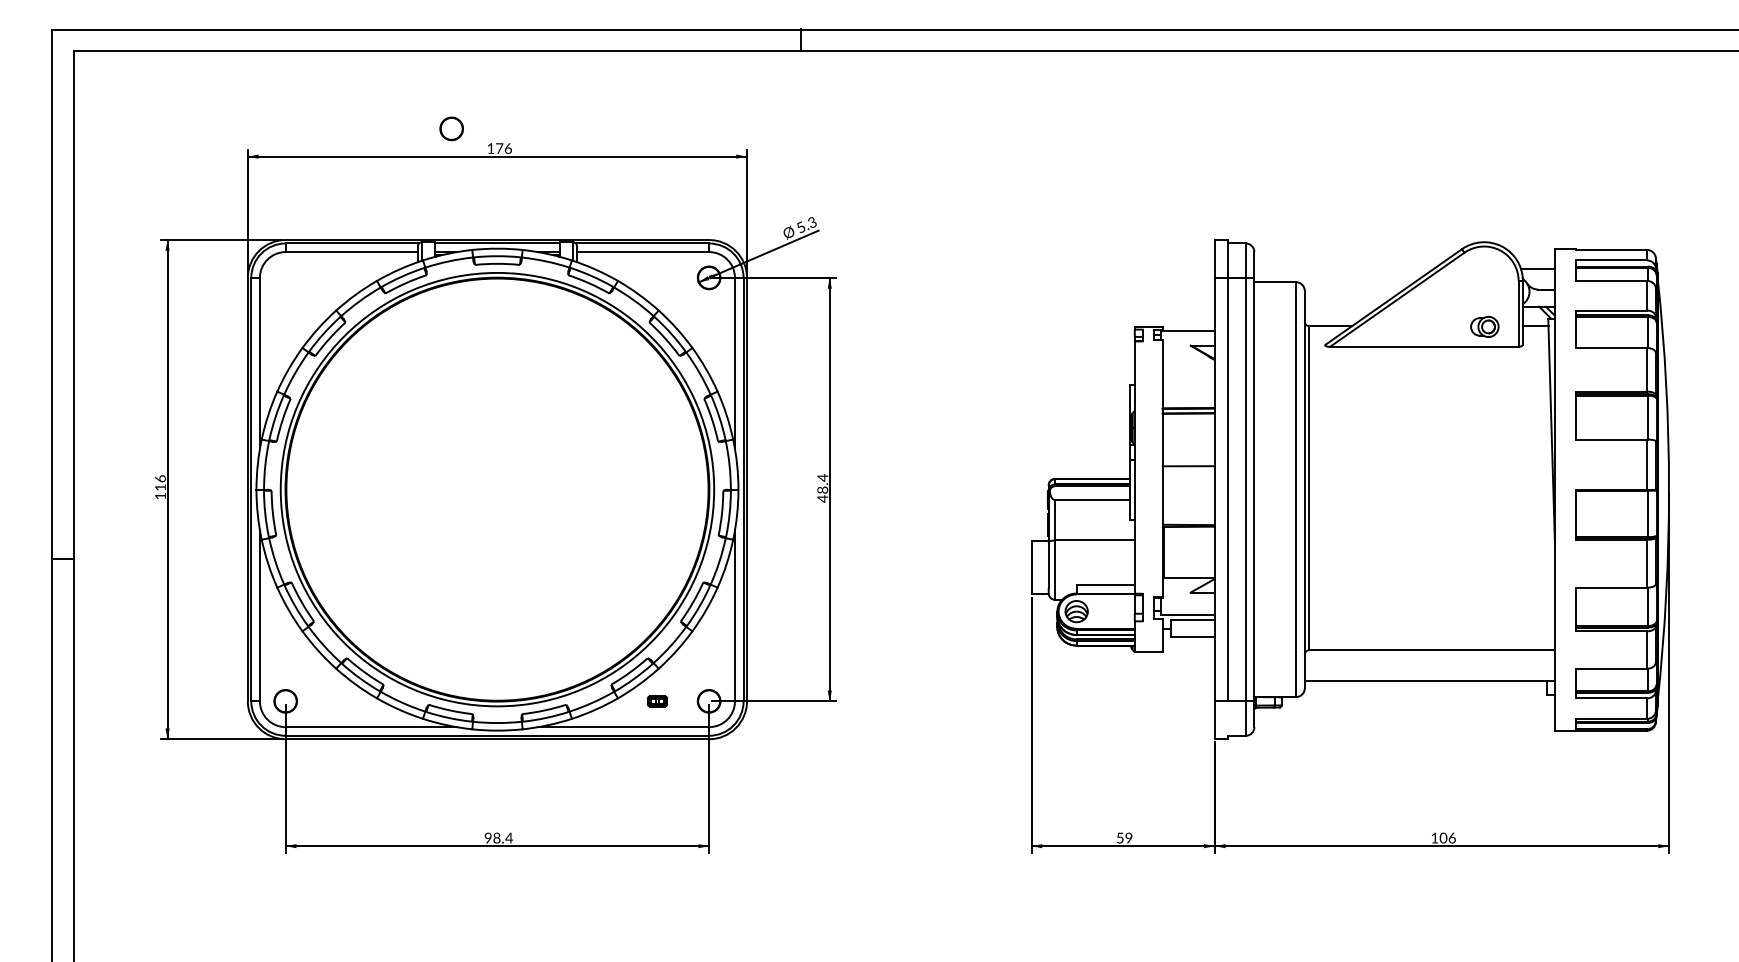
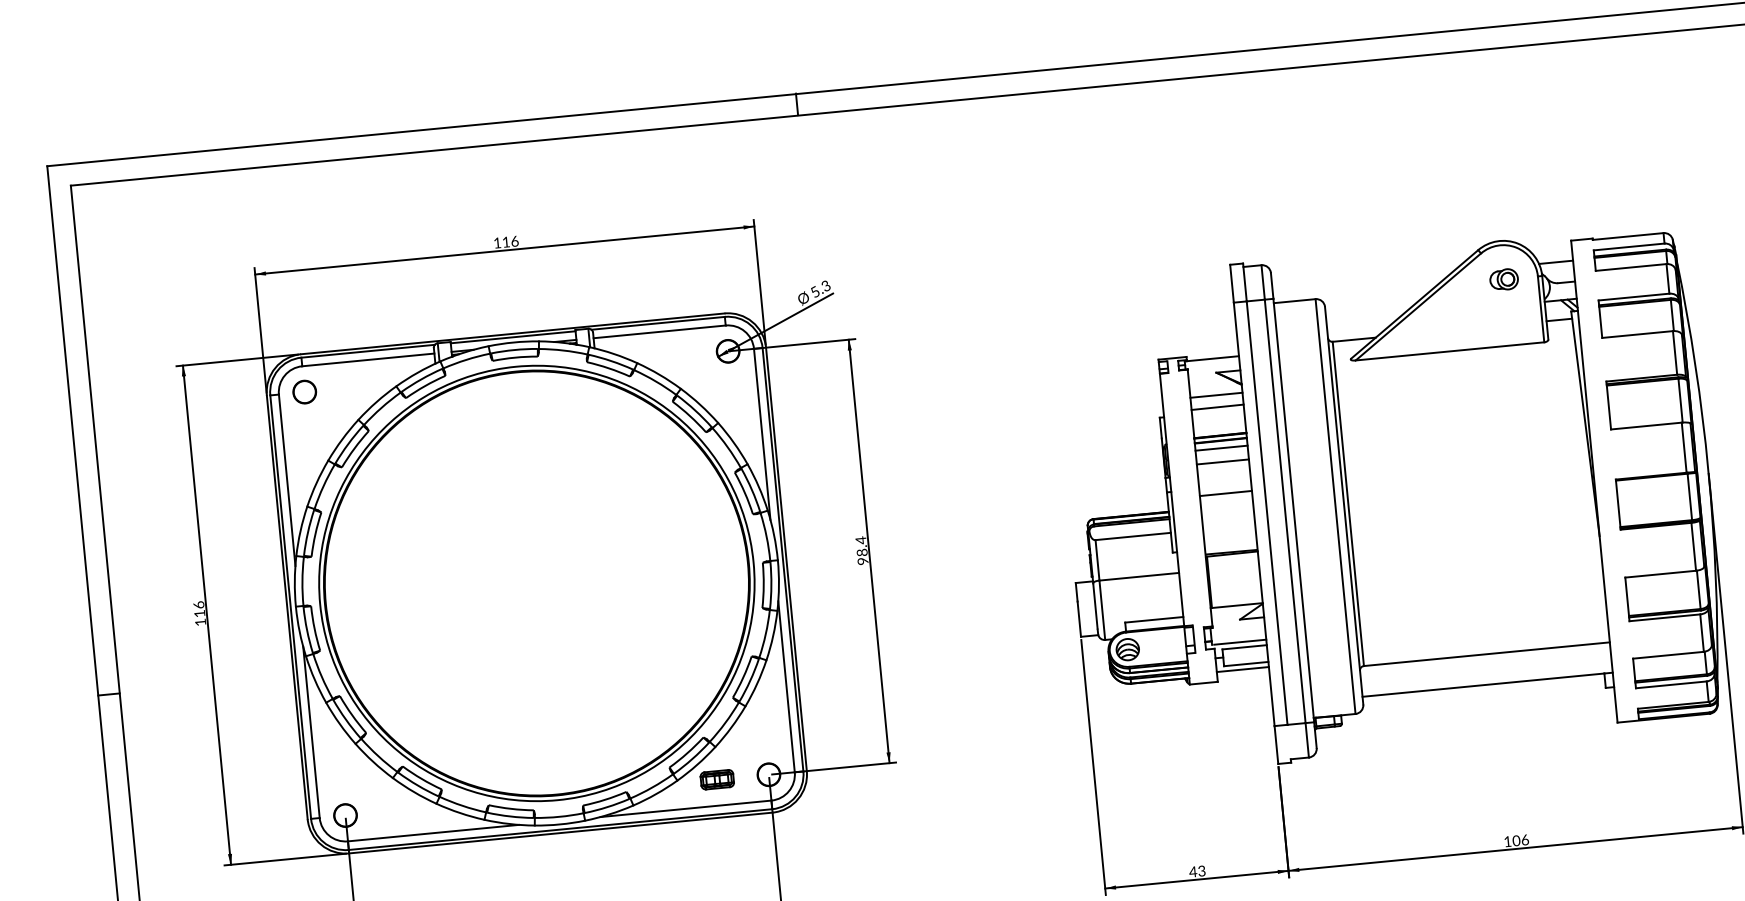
part: (451, 128) -> (304, 391), moved
text: (499, 148) -> (506, 242), 176 -> 116
part: (1484, 326) -> (1503, 279), moved
line: (1188, 368) -> (1216, 395), added
line: (1188, 379) -> (1217, 406), added
line: (1188, 420) -> (1221, 447), added
line: (1188, 434) -> (1222, 461), added
text: (822, 498) -> (862, 561), 48.4 -> 98.4
line: (1188, 642) -> (1242, 669), added
part: (657, 701) -> (717, 779), size x1.67
text: (1124, 837) -> (1197, 870), 59 -> 43

